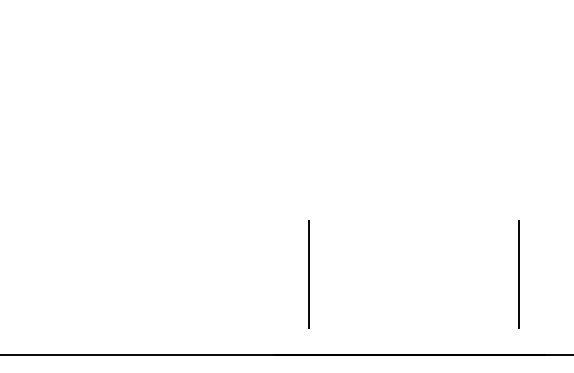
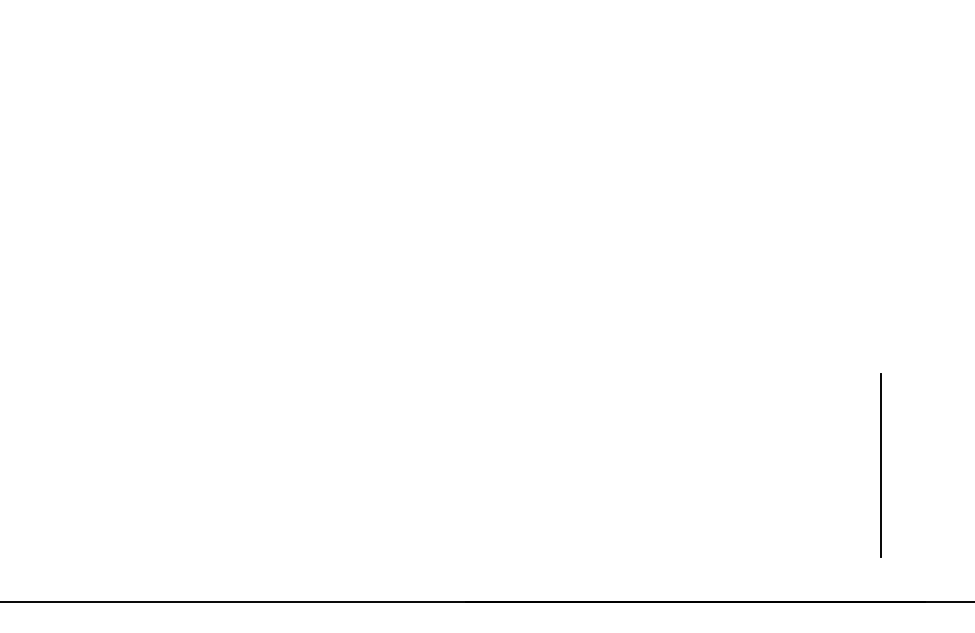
line: (308, 274) -> (524, 465), removed

